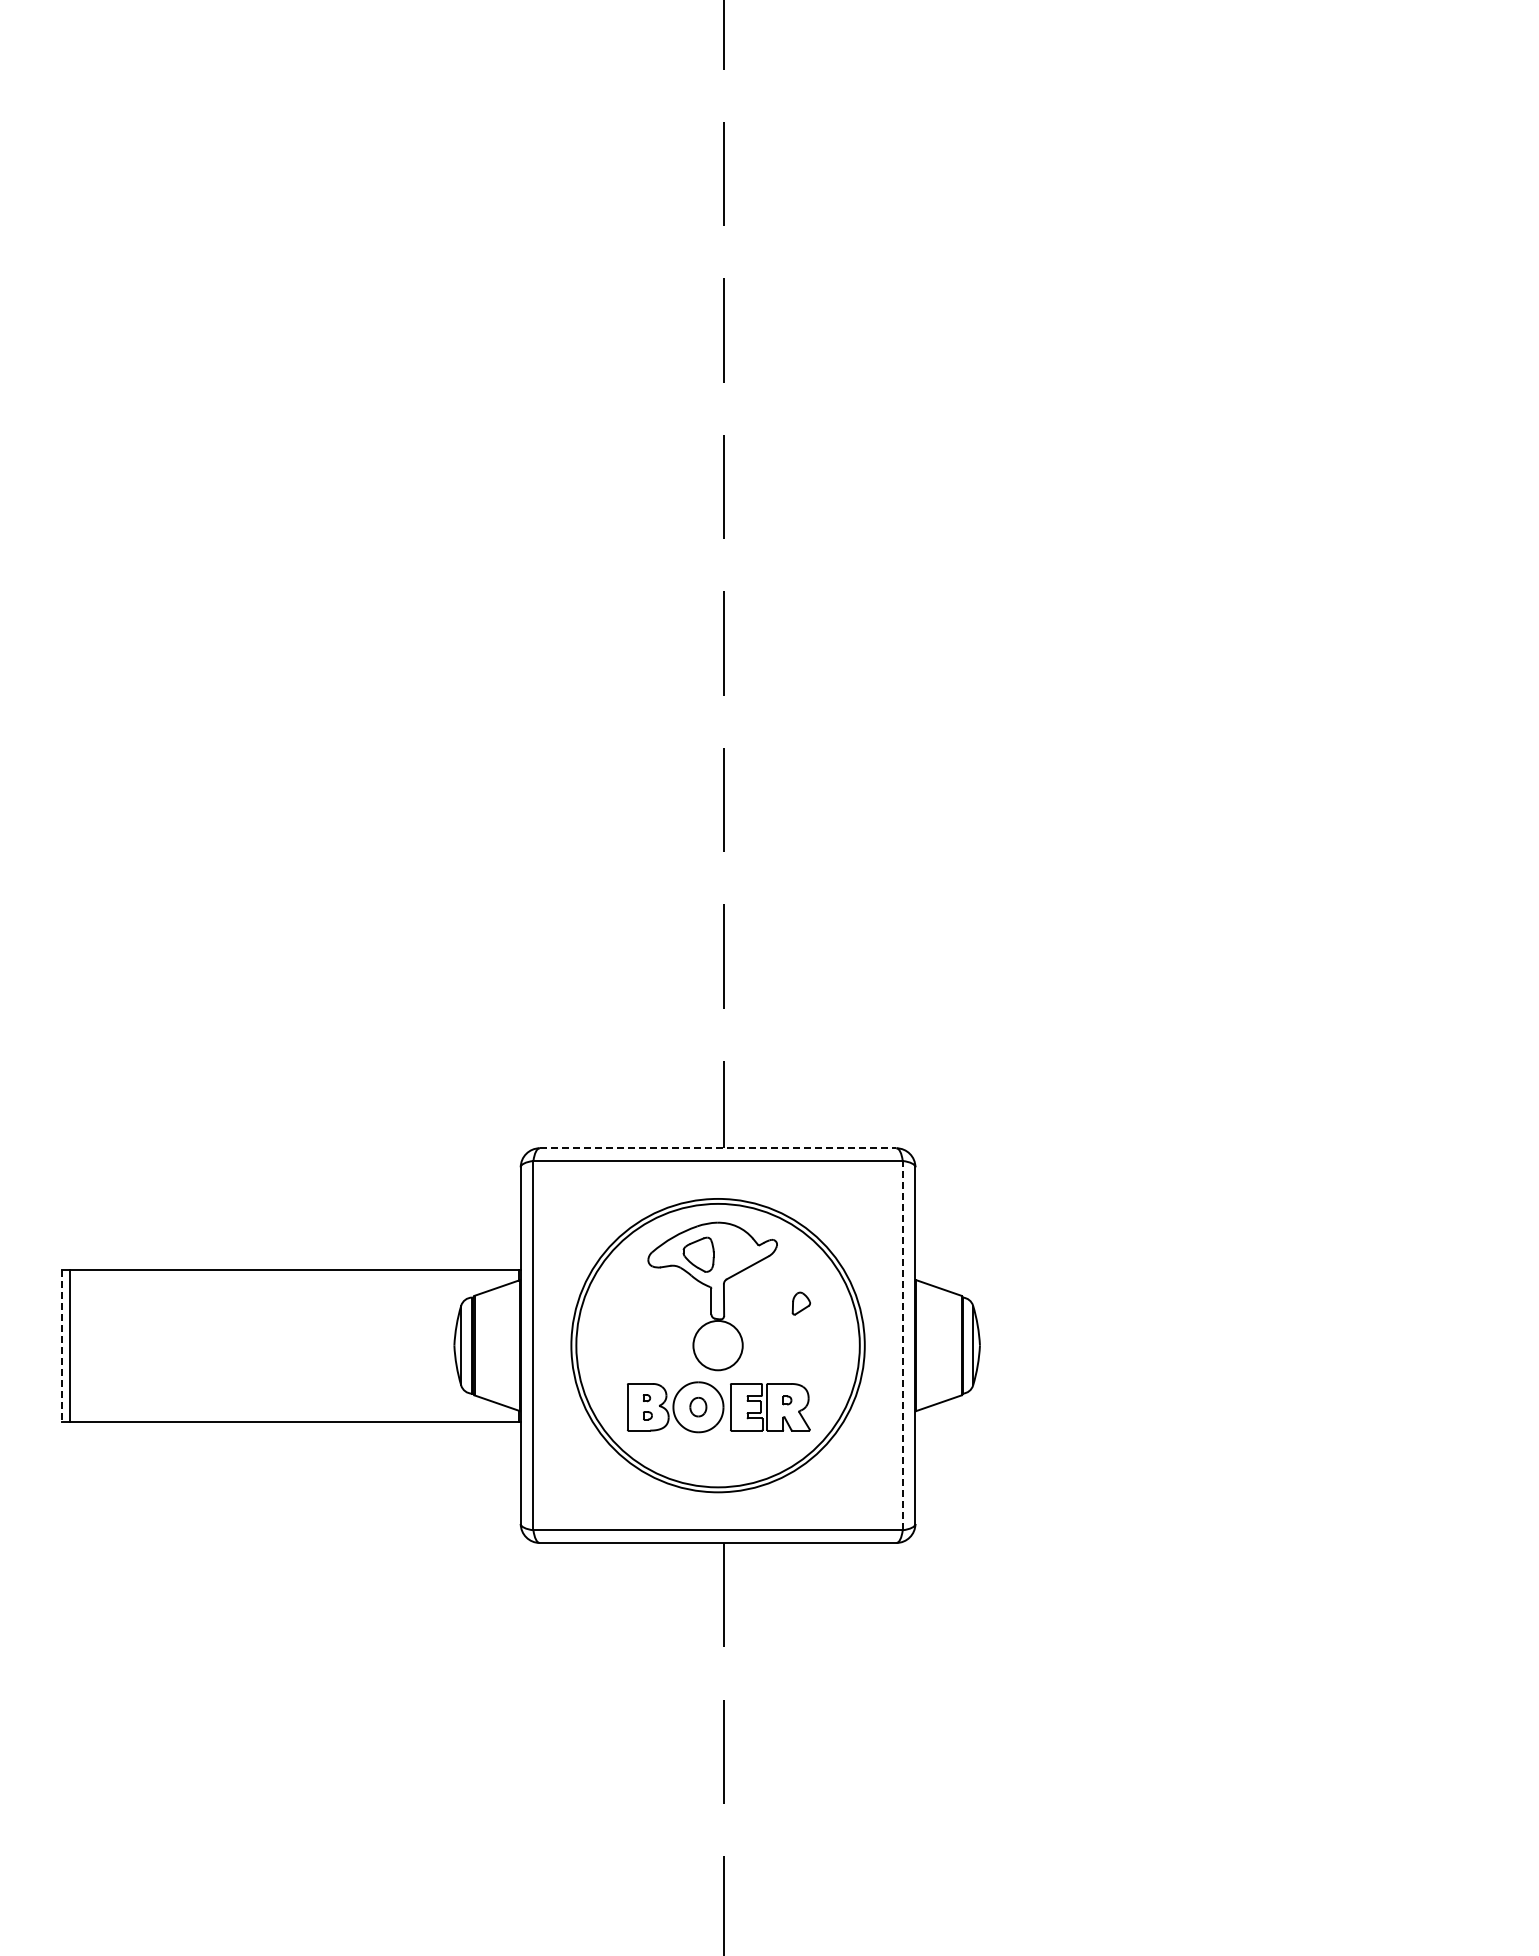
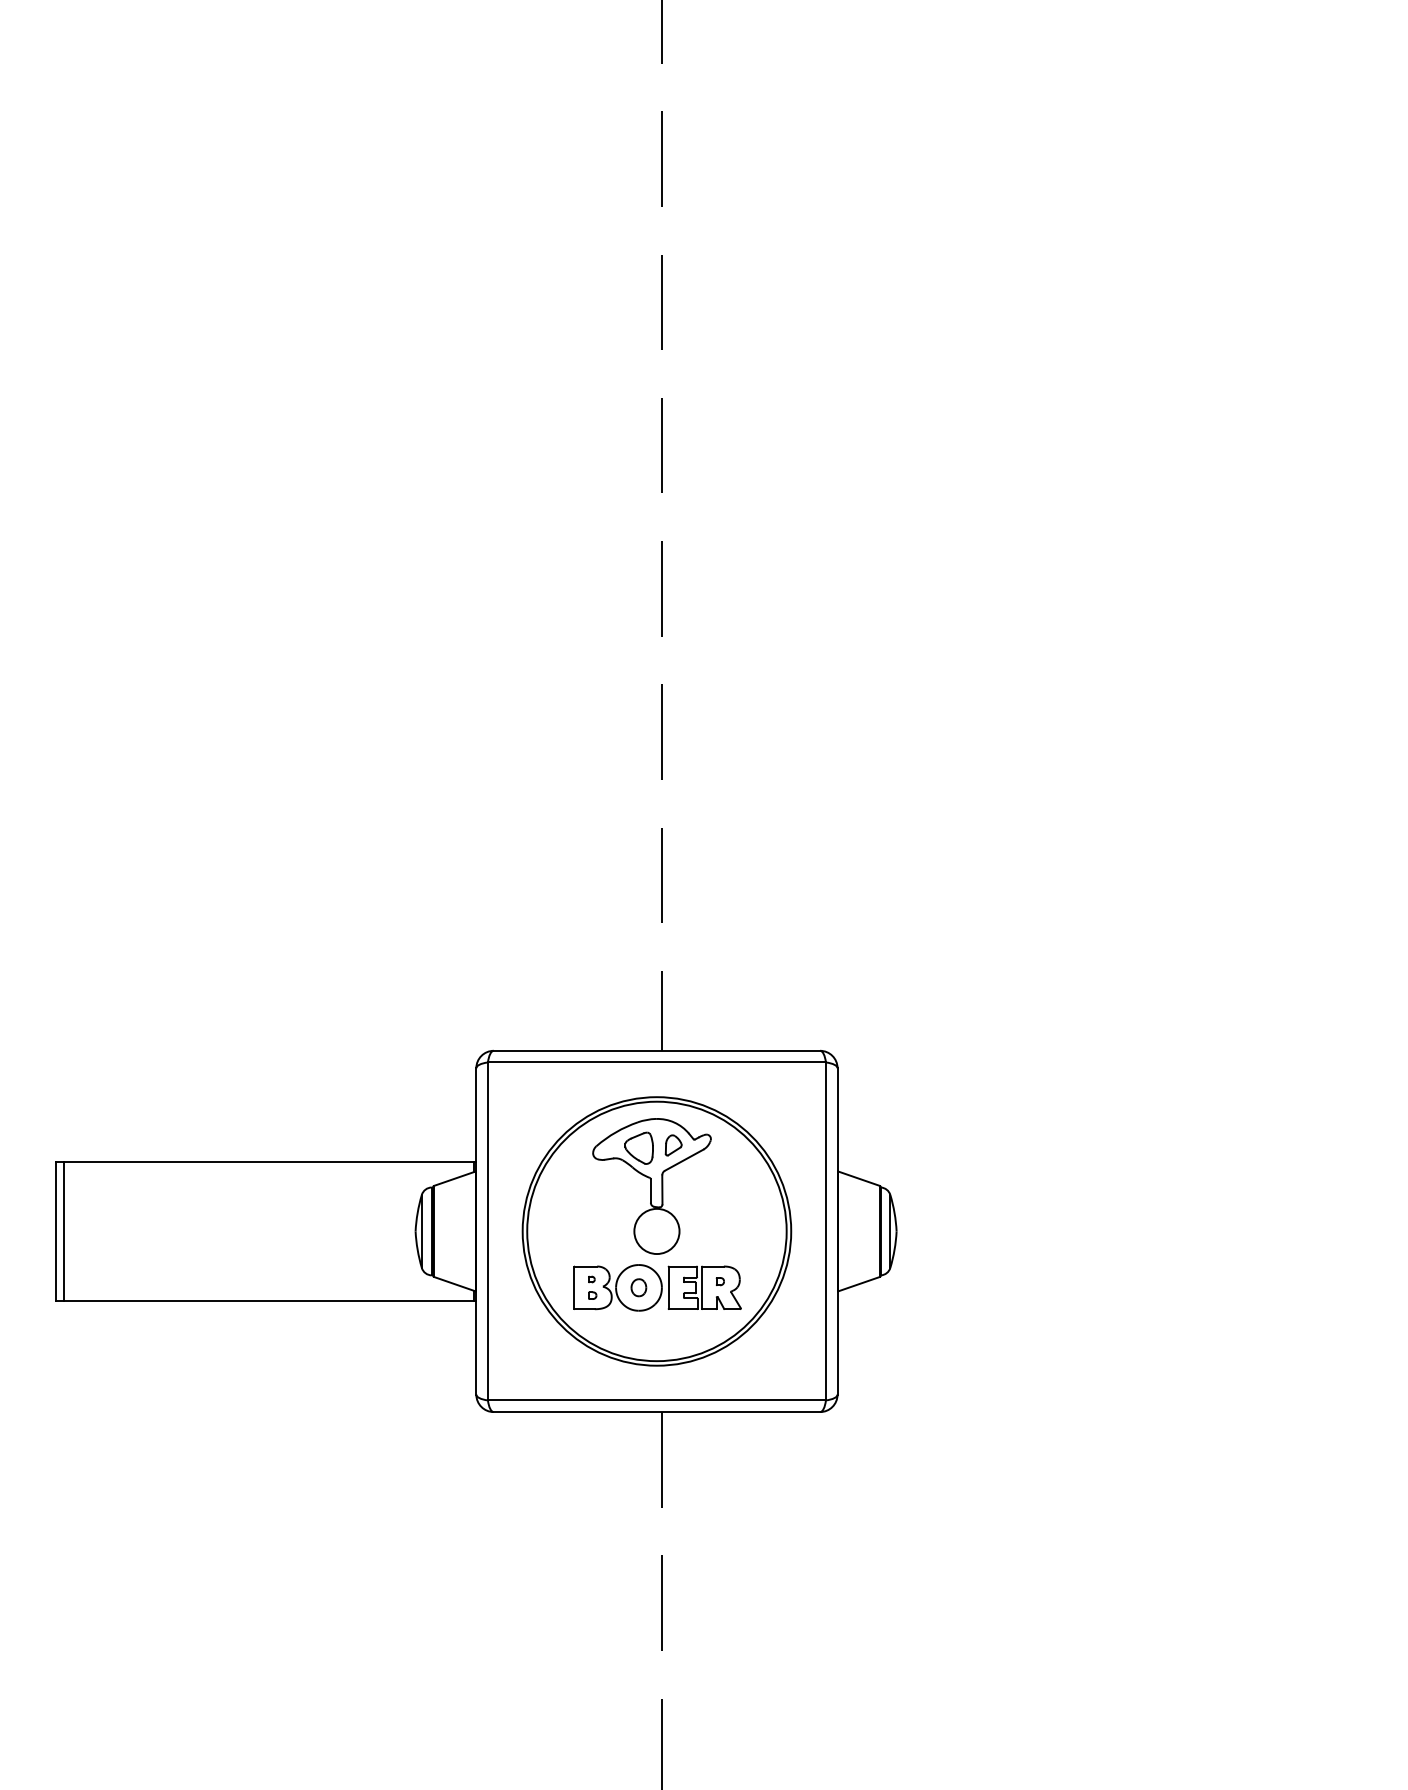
line: (718, 1148) -> (657, 1051), dashed -> solid
part: (801, 1303) -> (673, 1145), moved
line: (61, 1345) -> (56, 1231), dashed -> solid
line: (902, 1345) -> (825, 1231), dashed -> solid

